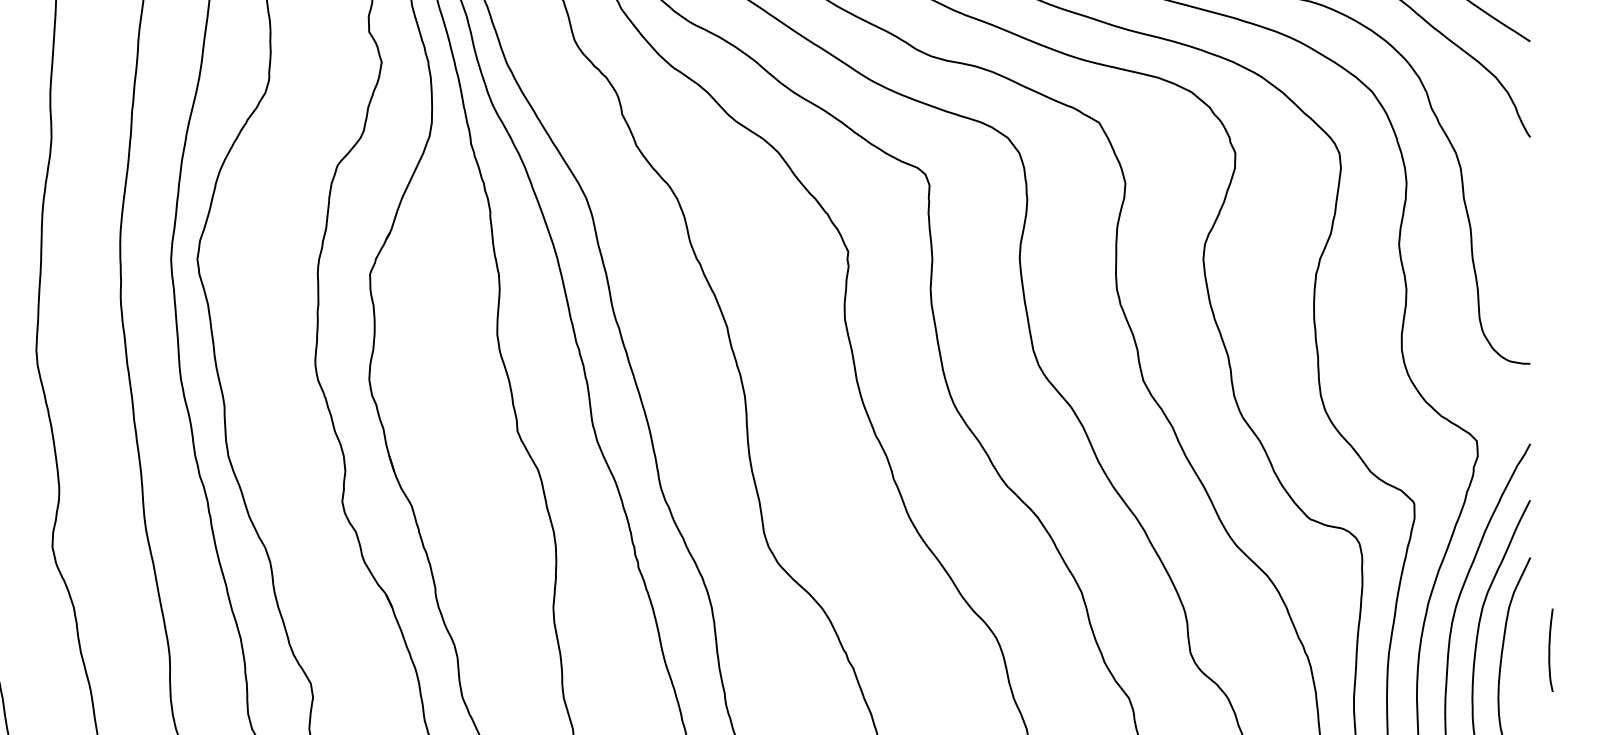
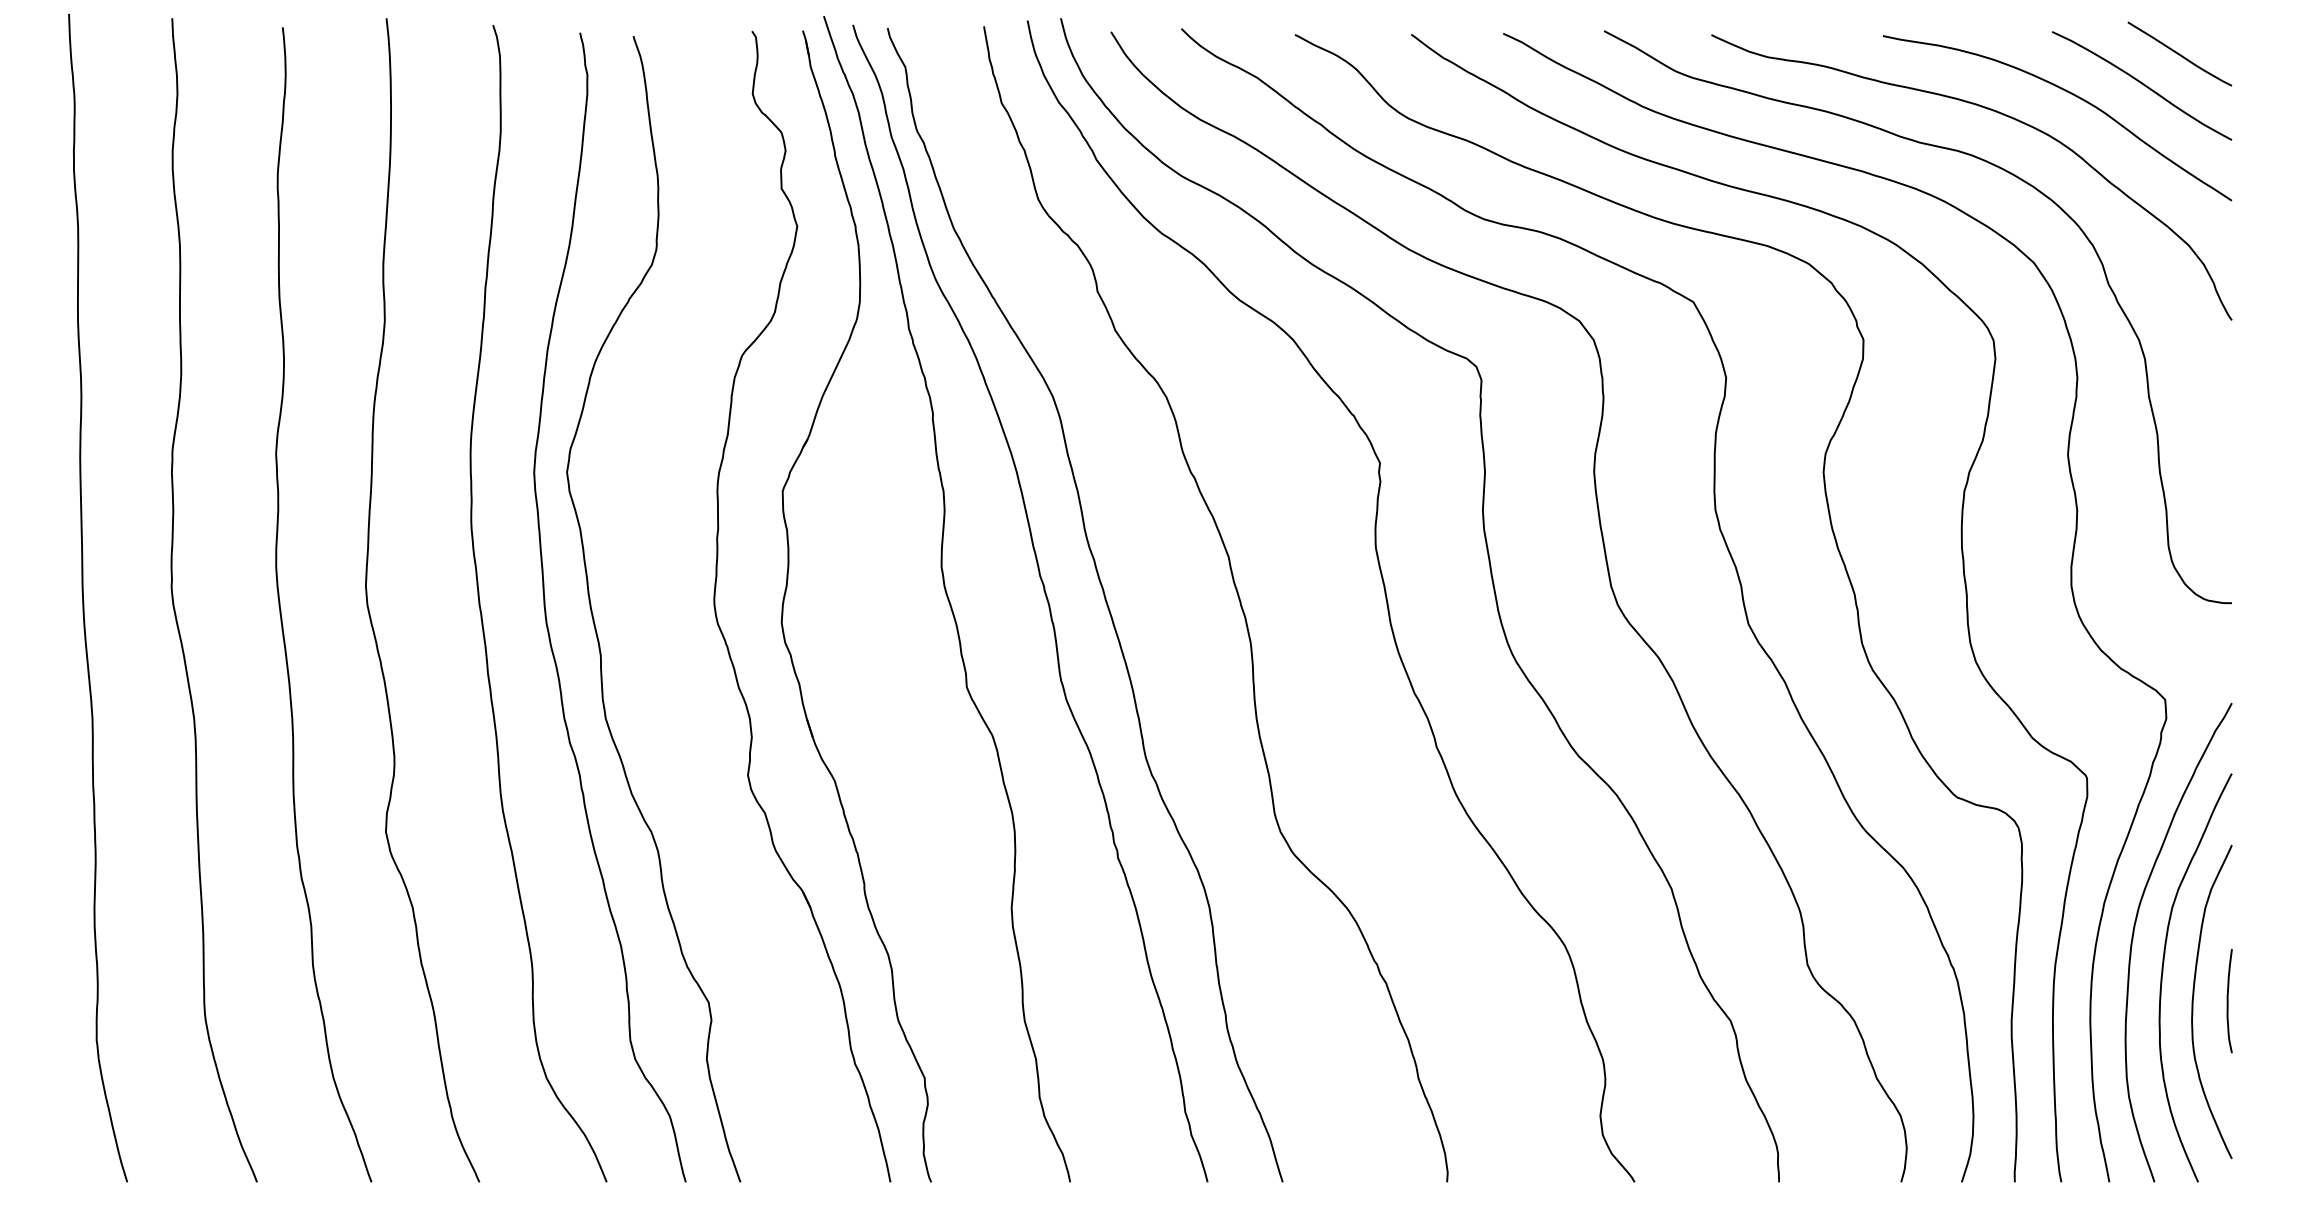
curve: (1550, 650) -> (2228, 1001), moved

